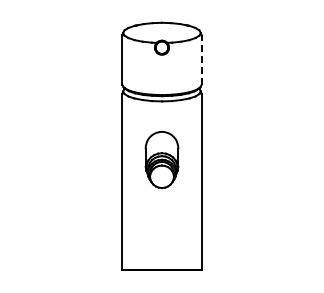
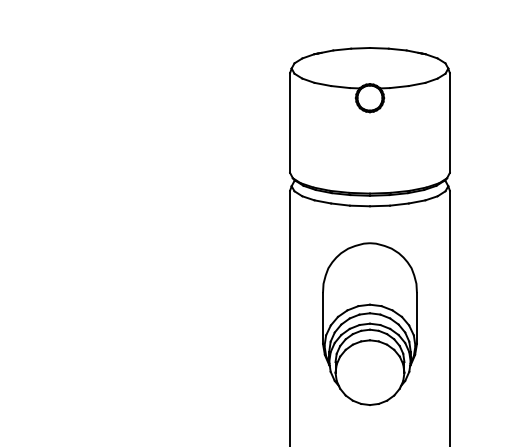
line: (201, 60) -> (449, 123), dashed -> solid
part: (161, 159) -> (368, 323), size x1.43

